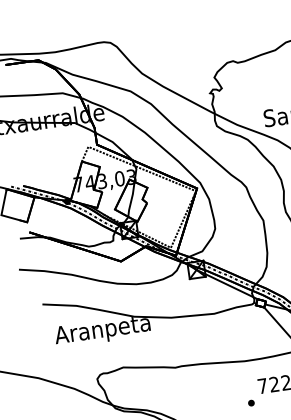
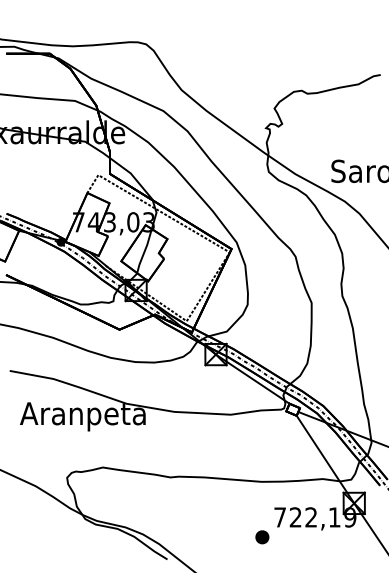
part: (251, 403) -> (262, 537), size x1.6

